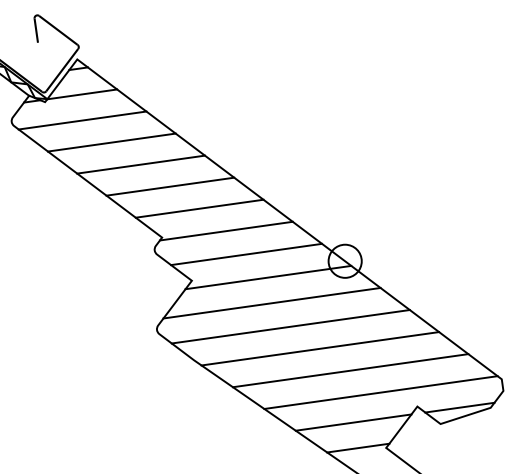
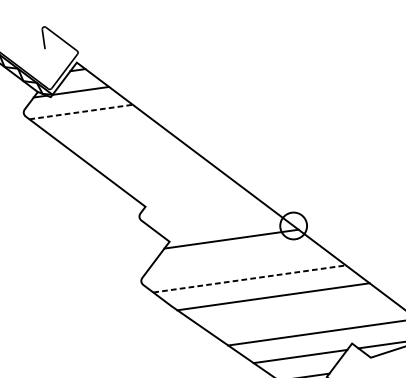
line: (83, 120) -> (81, 112), solid -> dashed
line: (111, 142) -> (104, 129), removed
line: (140, 164) -> (128, 147), removed
line: (170, 186) -> (152, 165), removed
line: (199, 208) -> (175, 183), removed
line: (225, 230) -> (196, 201), removed
line: (246, 254) -> (213, 220), removed
line: (271, 302) -> (234, 259), removed
line: (291, 326) -> (250, 278), solid -> dashed
line: (350, 370) -> (297, 314), removed

